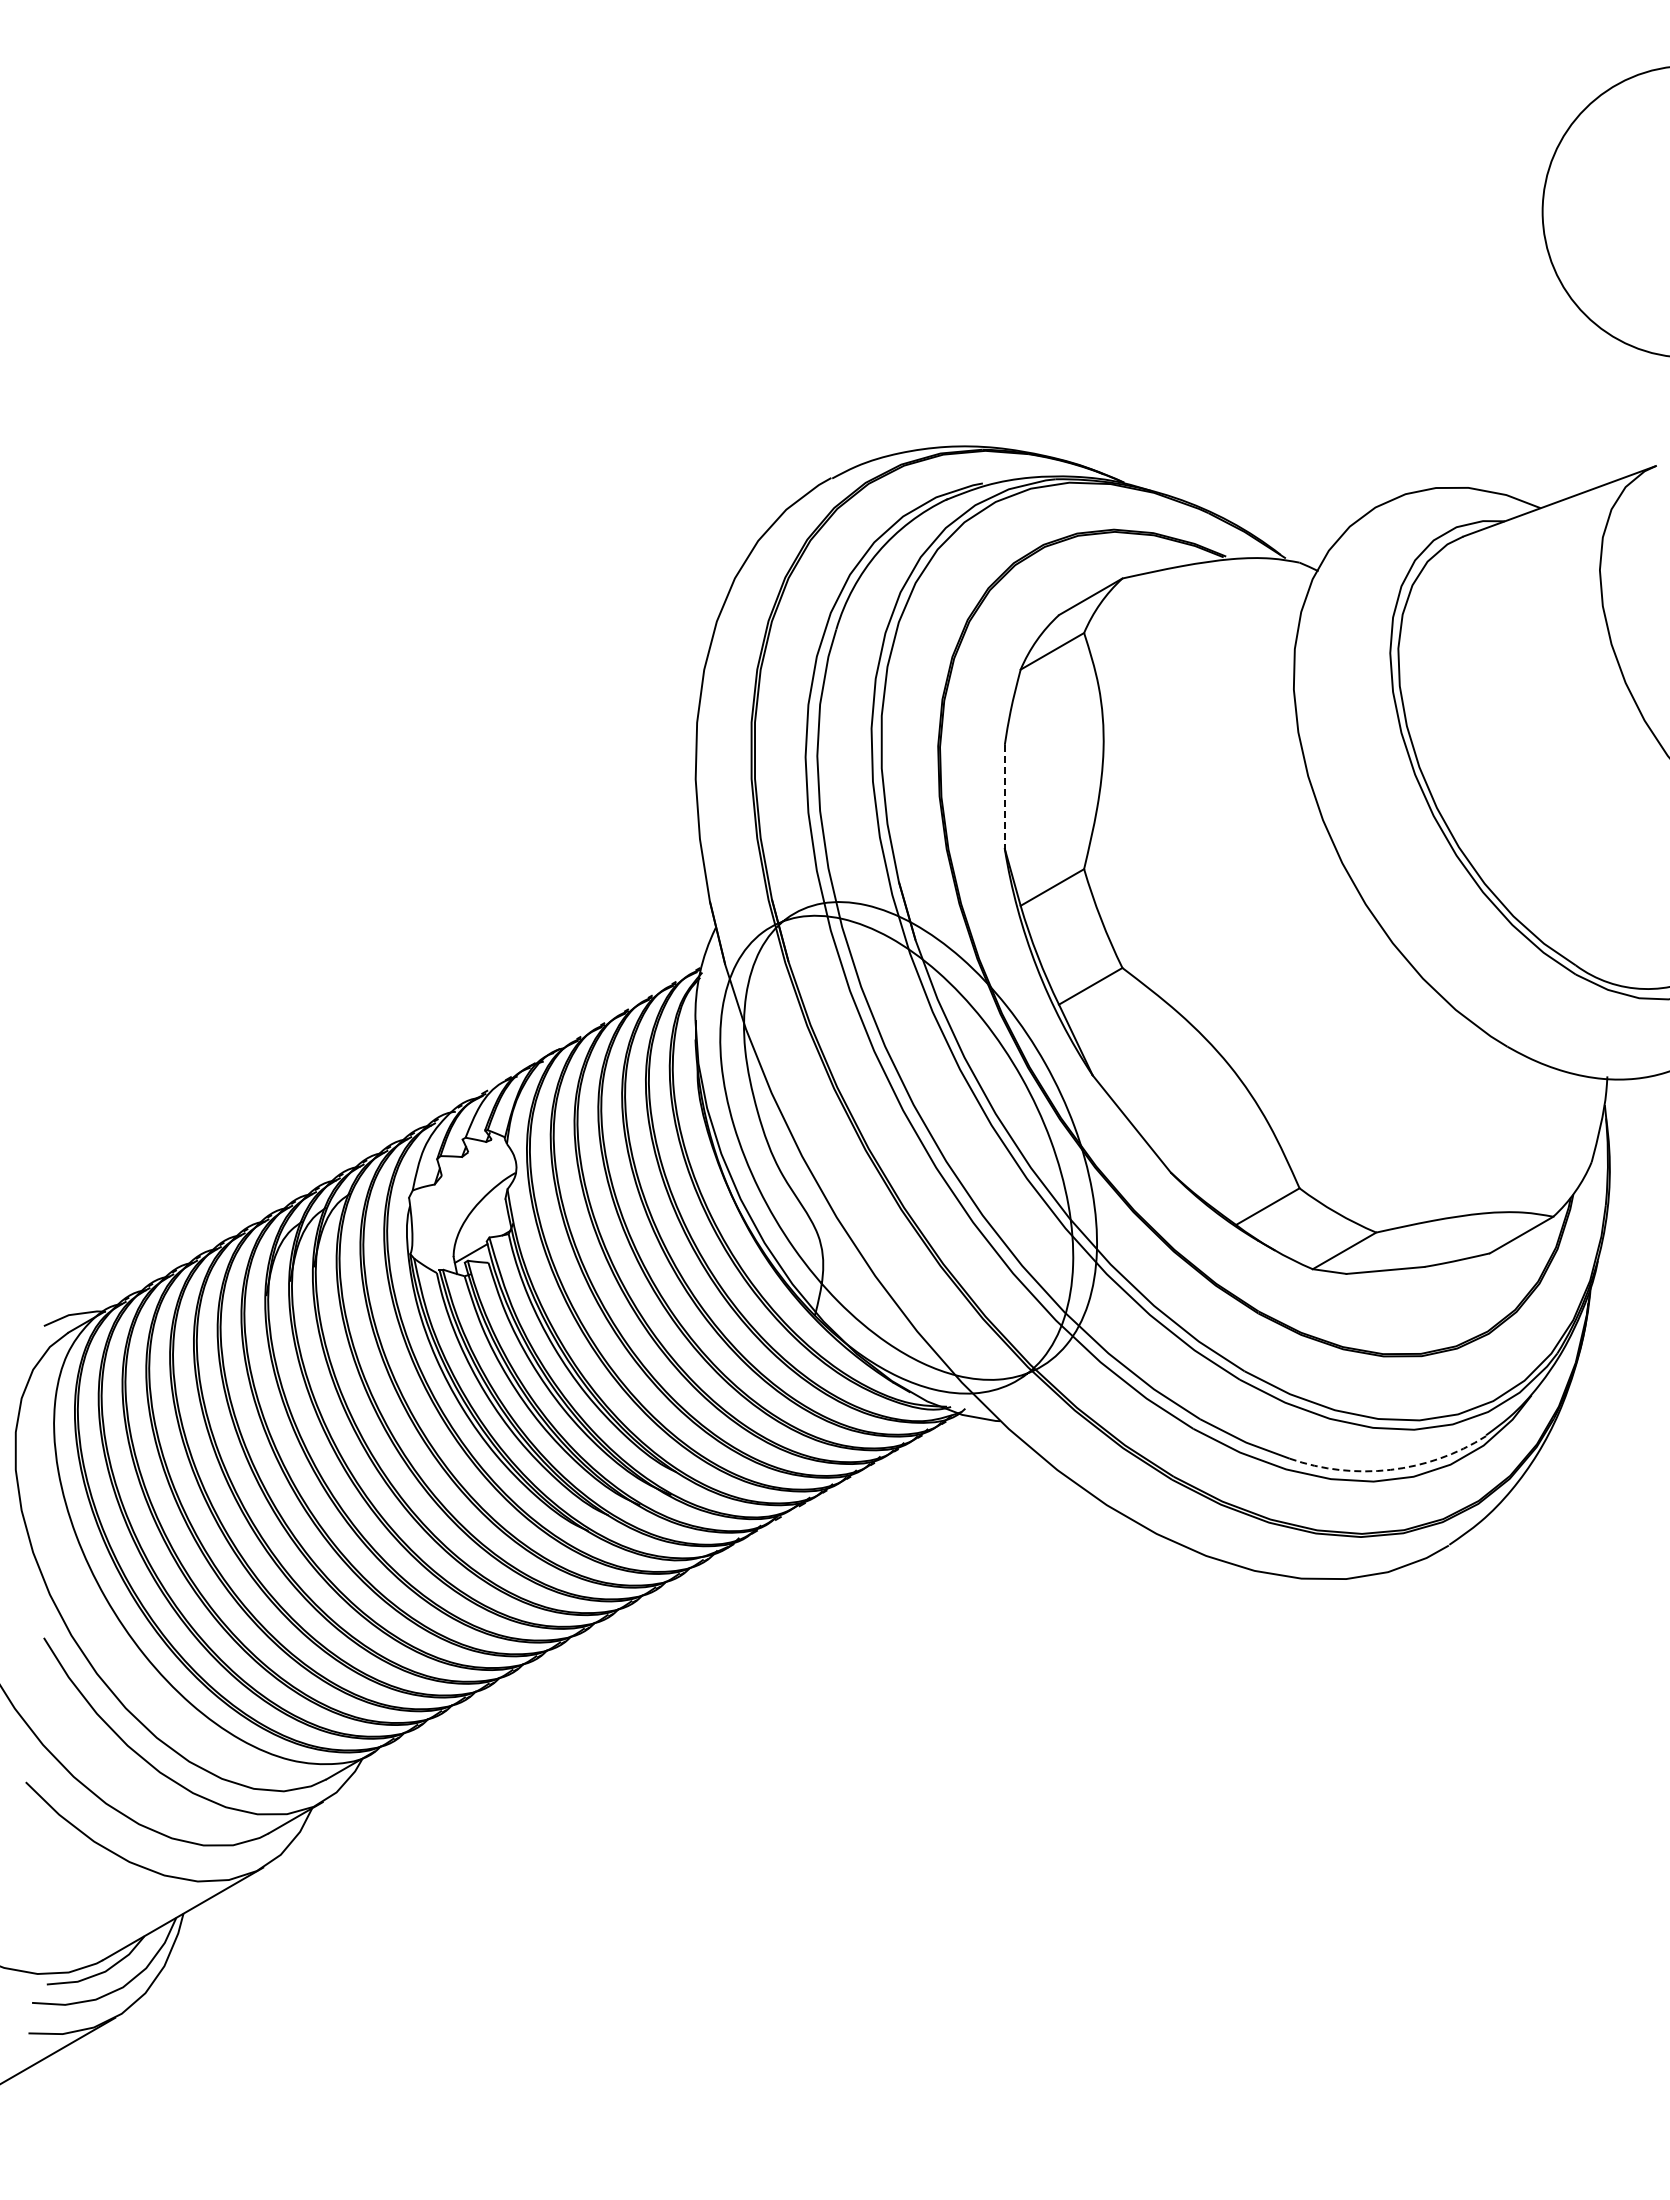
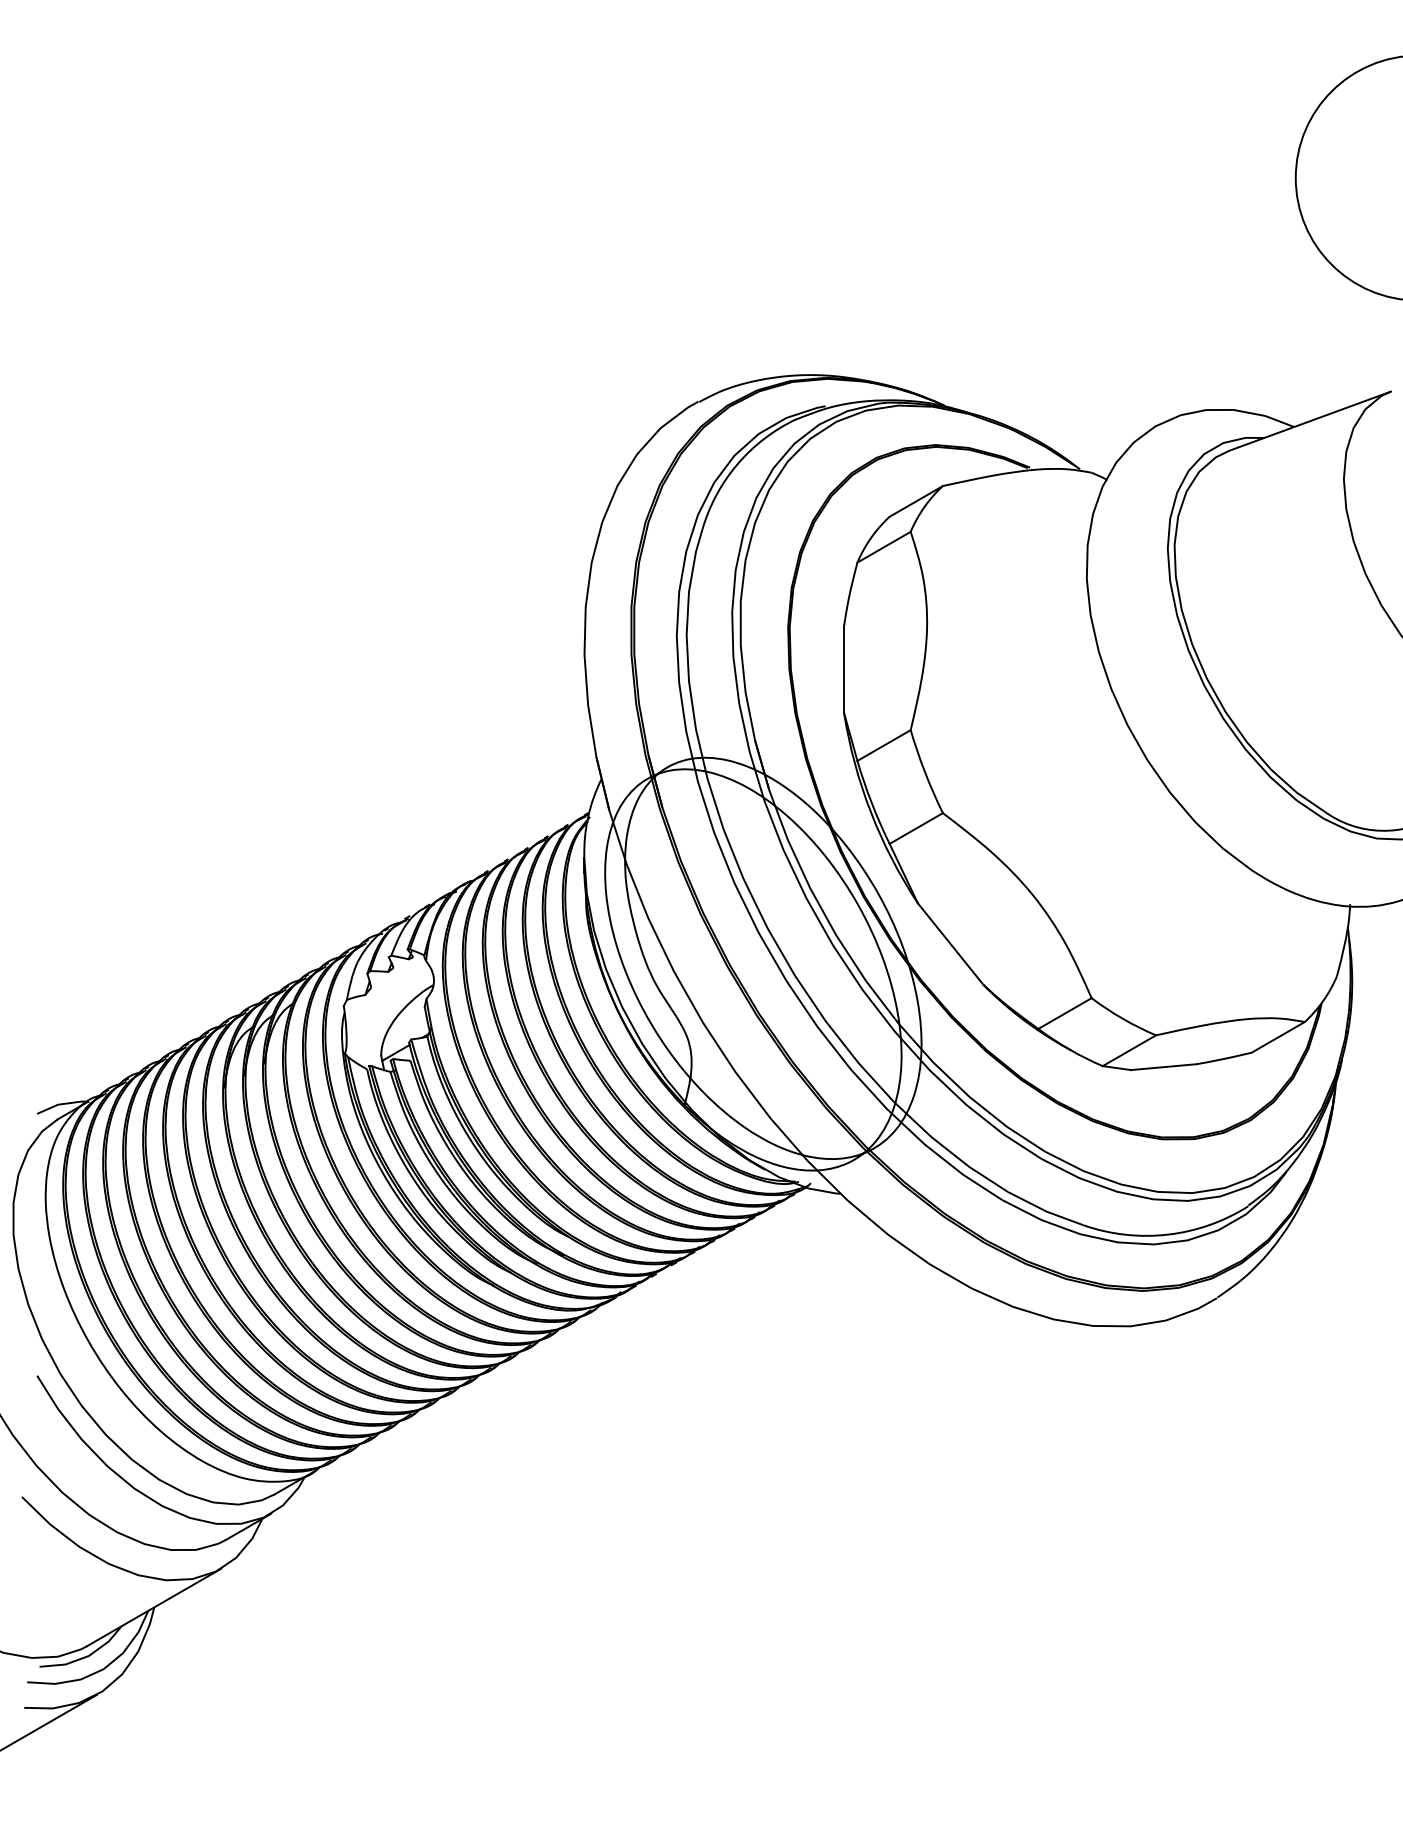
line: (1004, 797) -> (843, 669), dashed -> solid
arc: (1390, 1469) -> (1168, 1234), dashed -> solid

